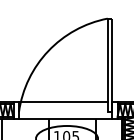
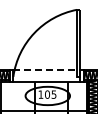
line: (63, 101) -> (45, 69), solid -> dashed

